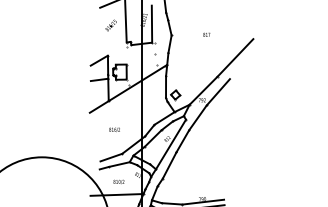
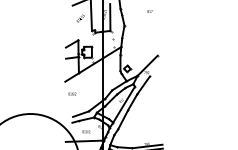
text: (206, 34) -> (149, 11), moved
line: (235, 57) -> (170, 41), removed
line: (217, 92) -> (157, 67), removed
text: (114, 129) -> (72, 93), moved

